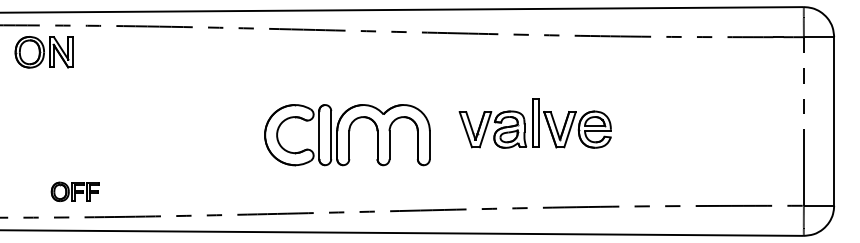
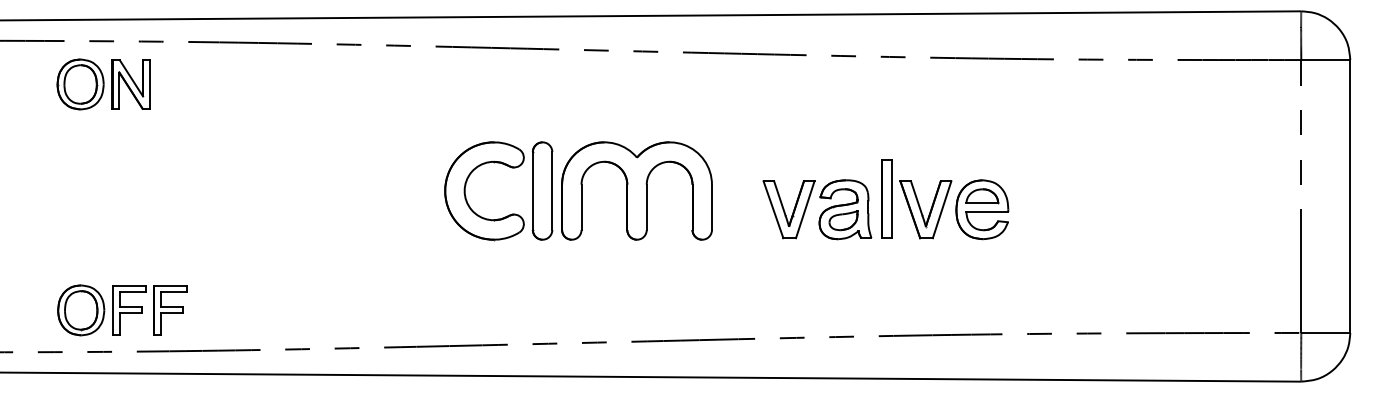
part: (43, 52) -> (102, 84), moved
part: (534, 123) -> (884, 199), moved
part: (347, 135) -> (578, 191), moved
part: (75, 191) -> (122, 309), size x1.67

